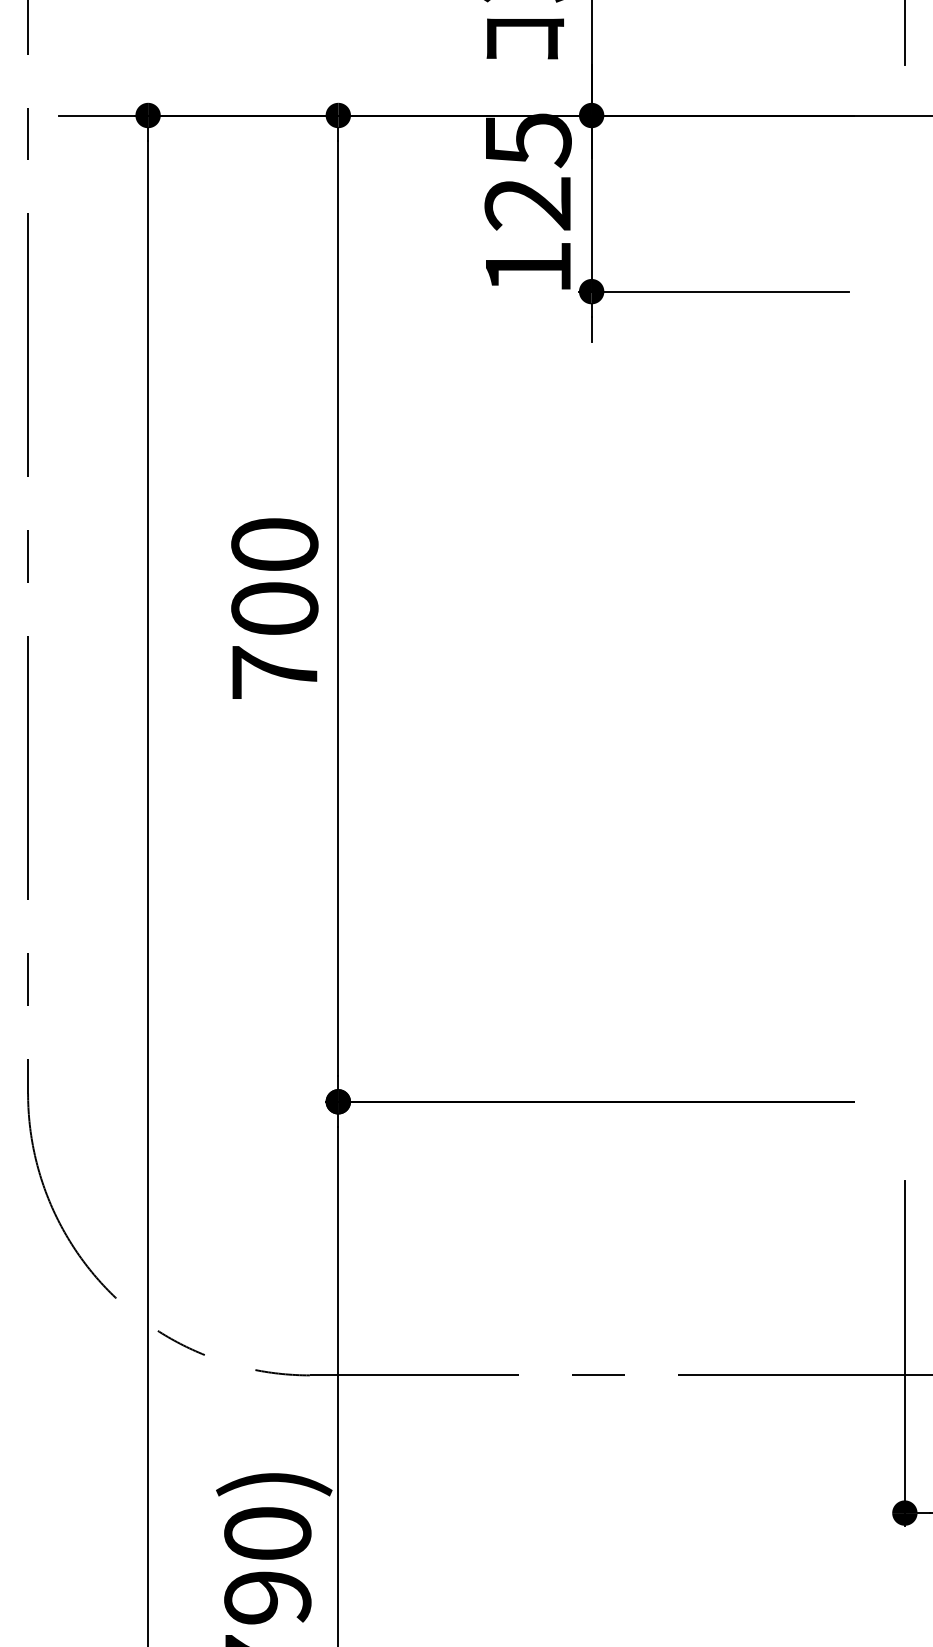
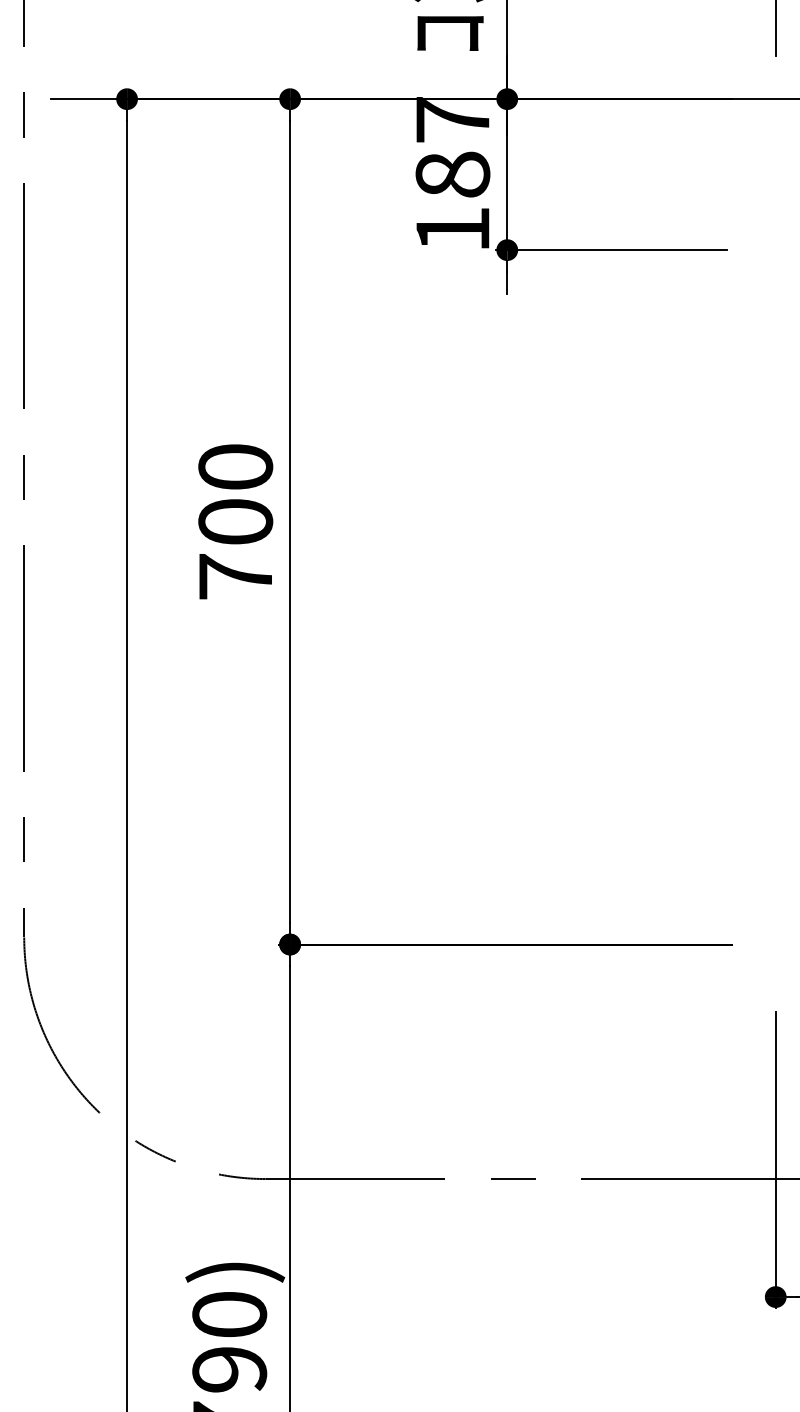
text: (527, 171) -> (452, 147), 125 -> 187

